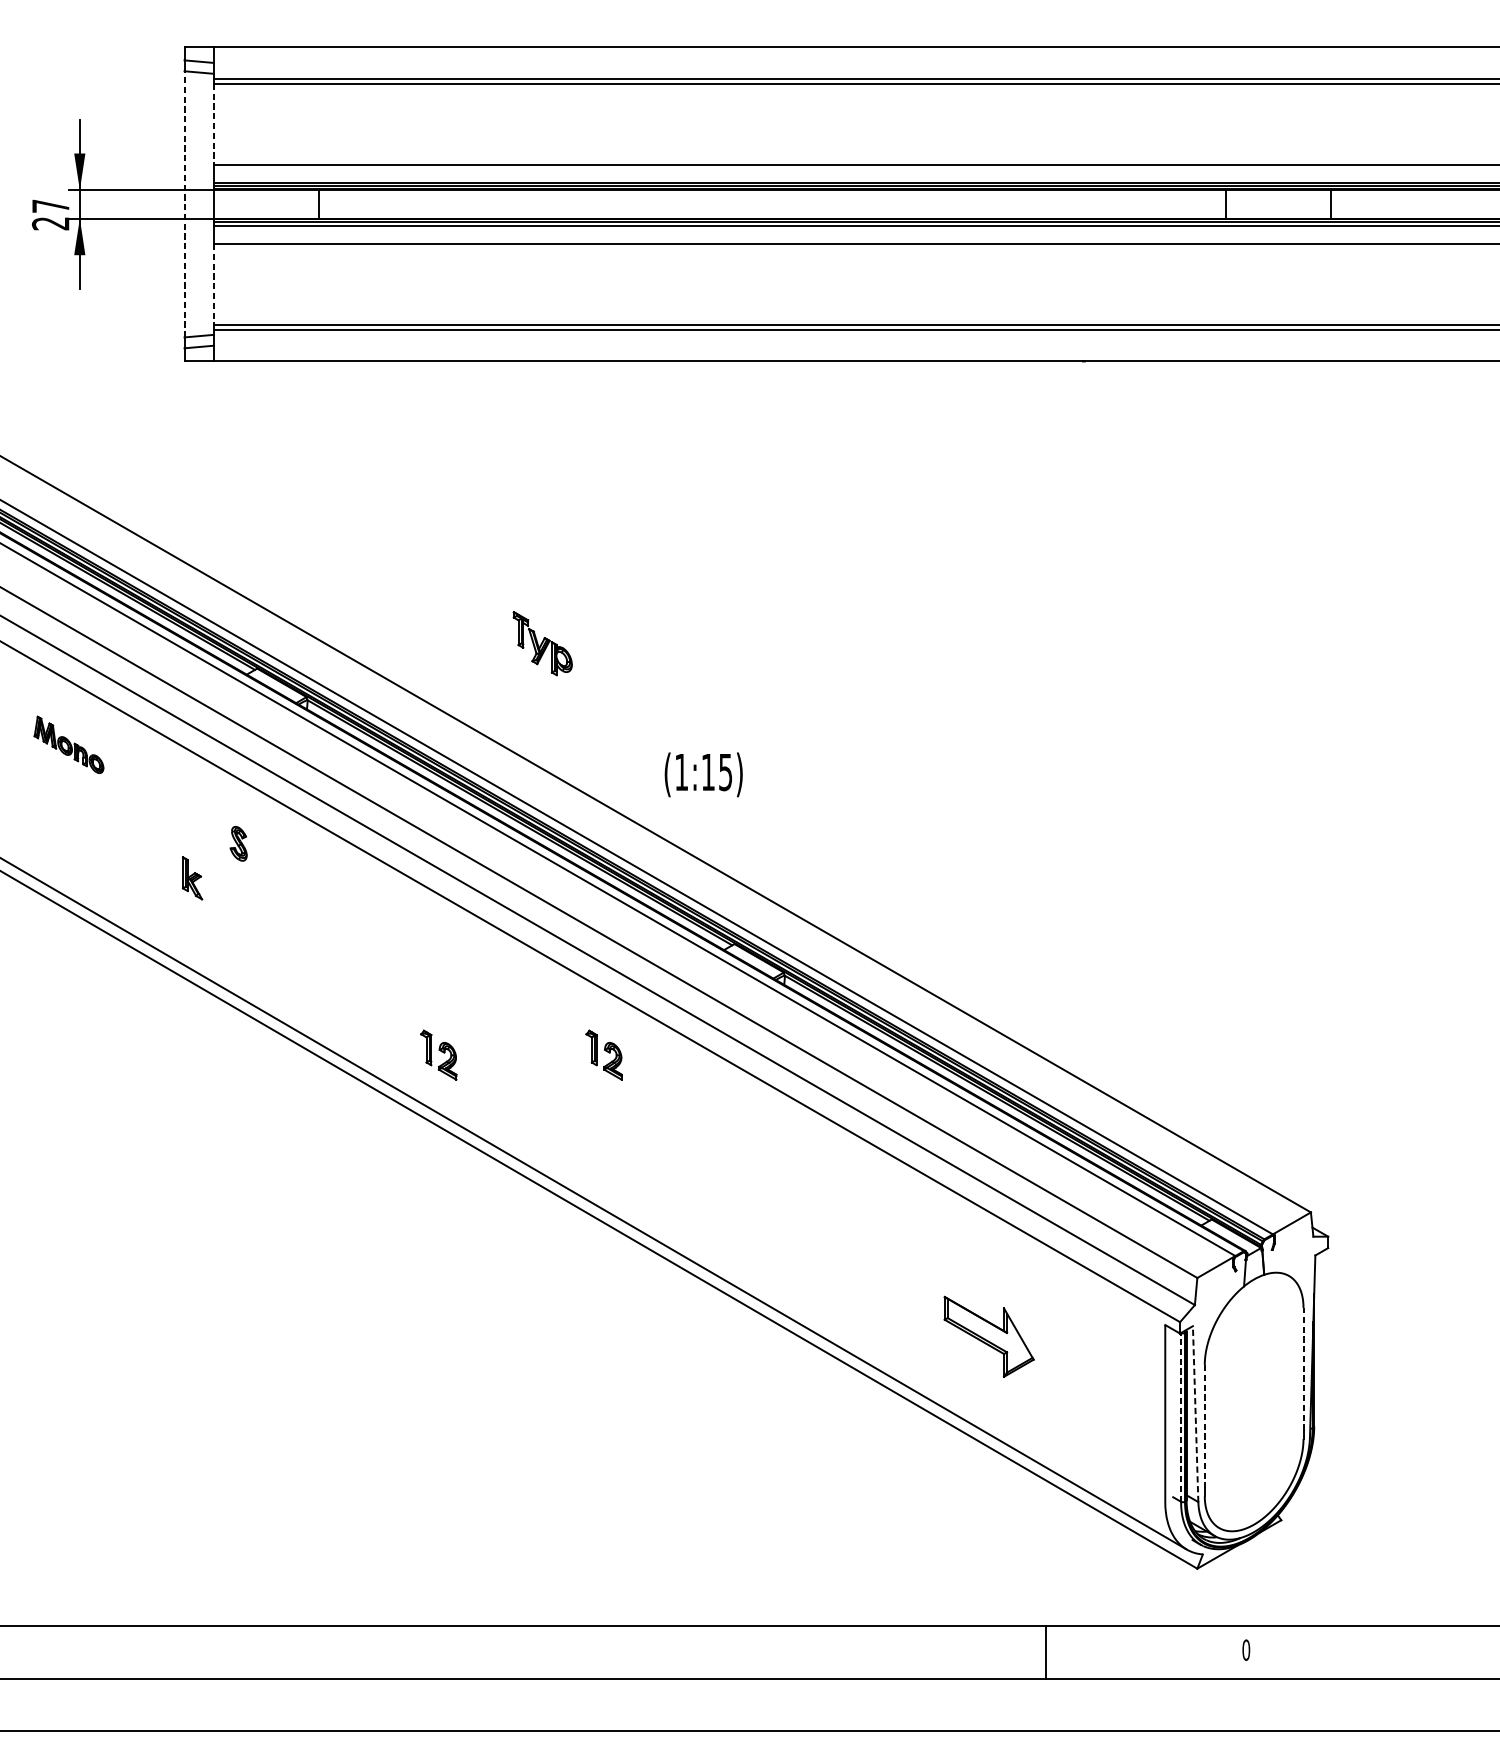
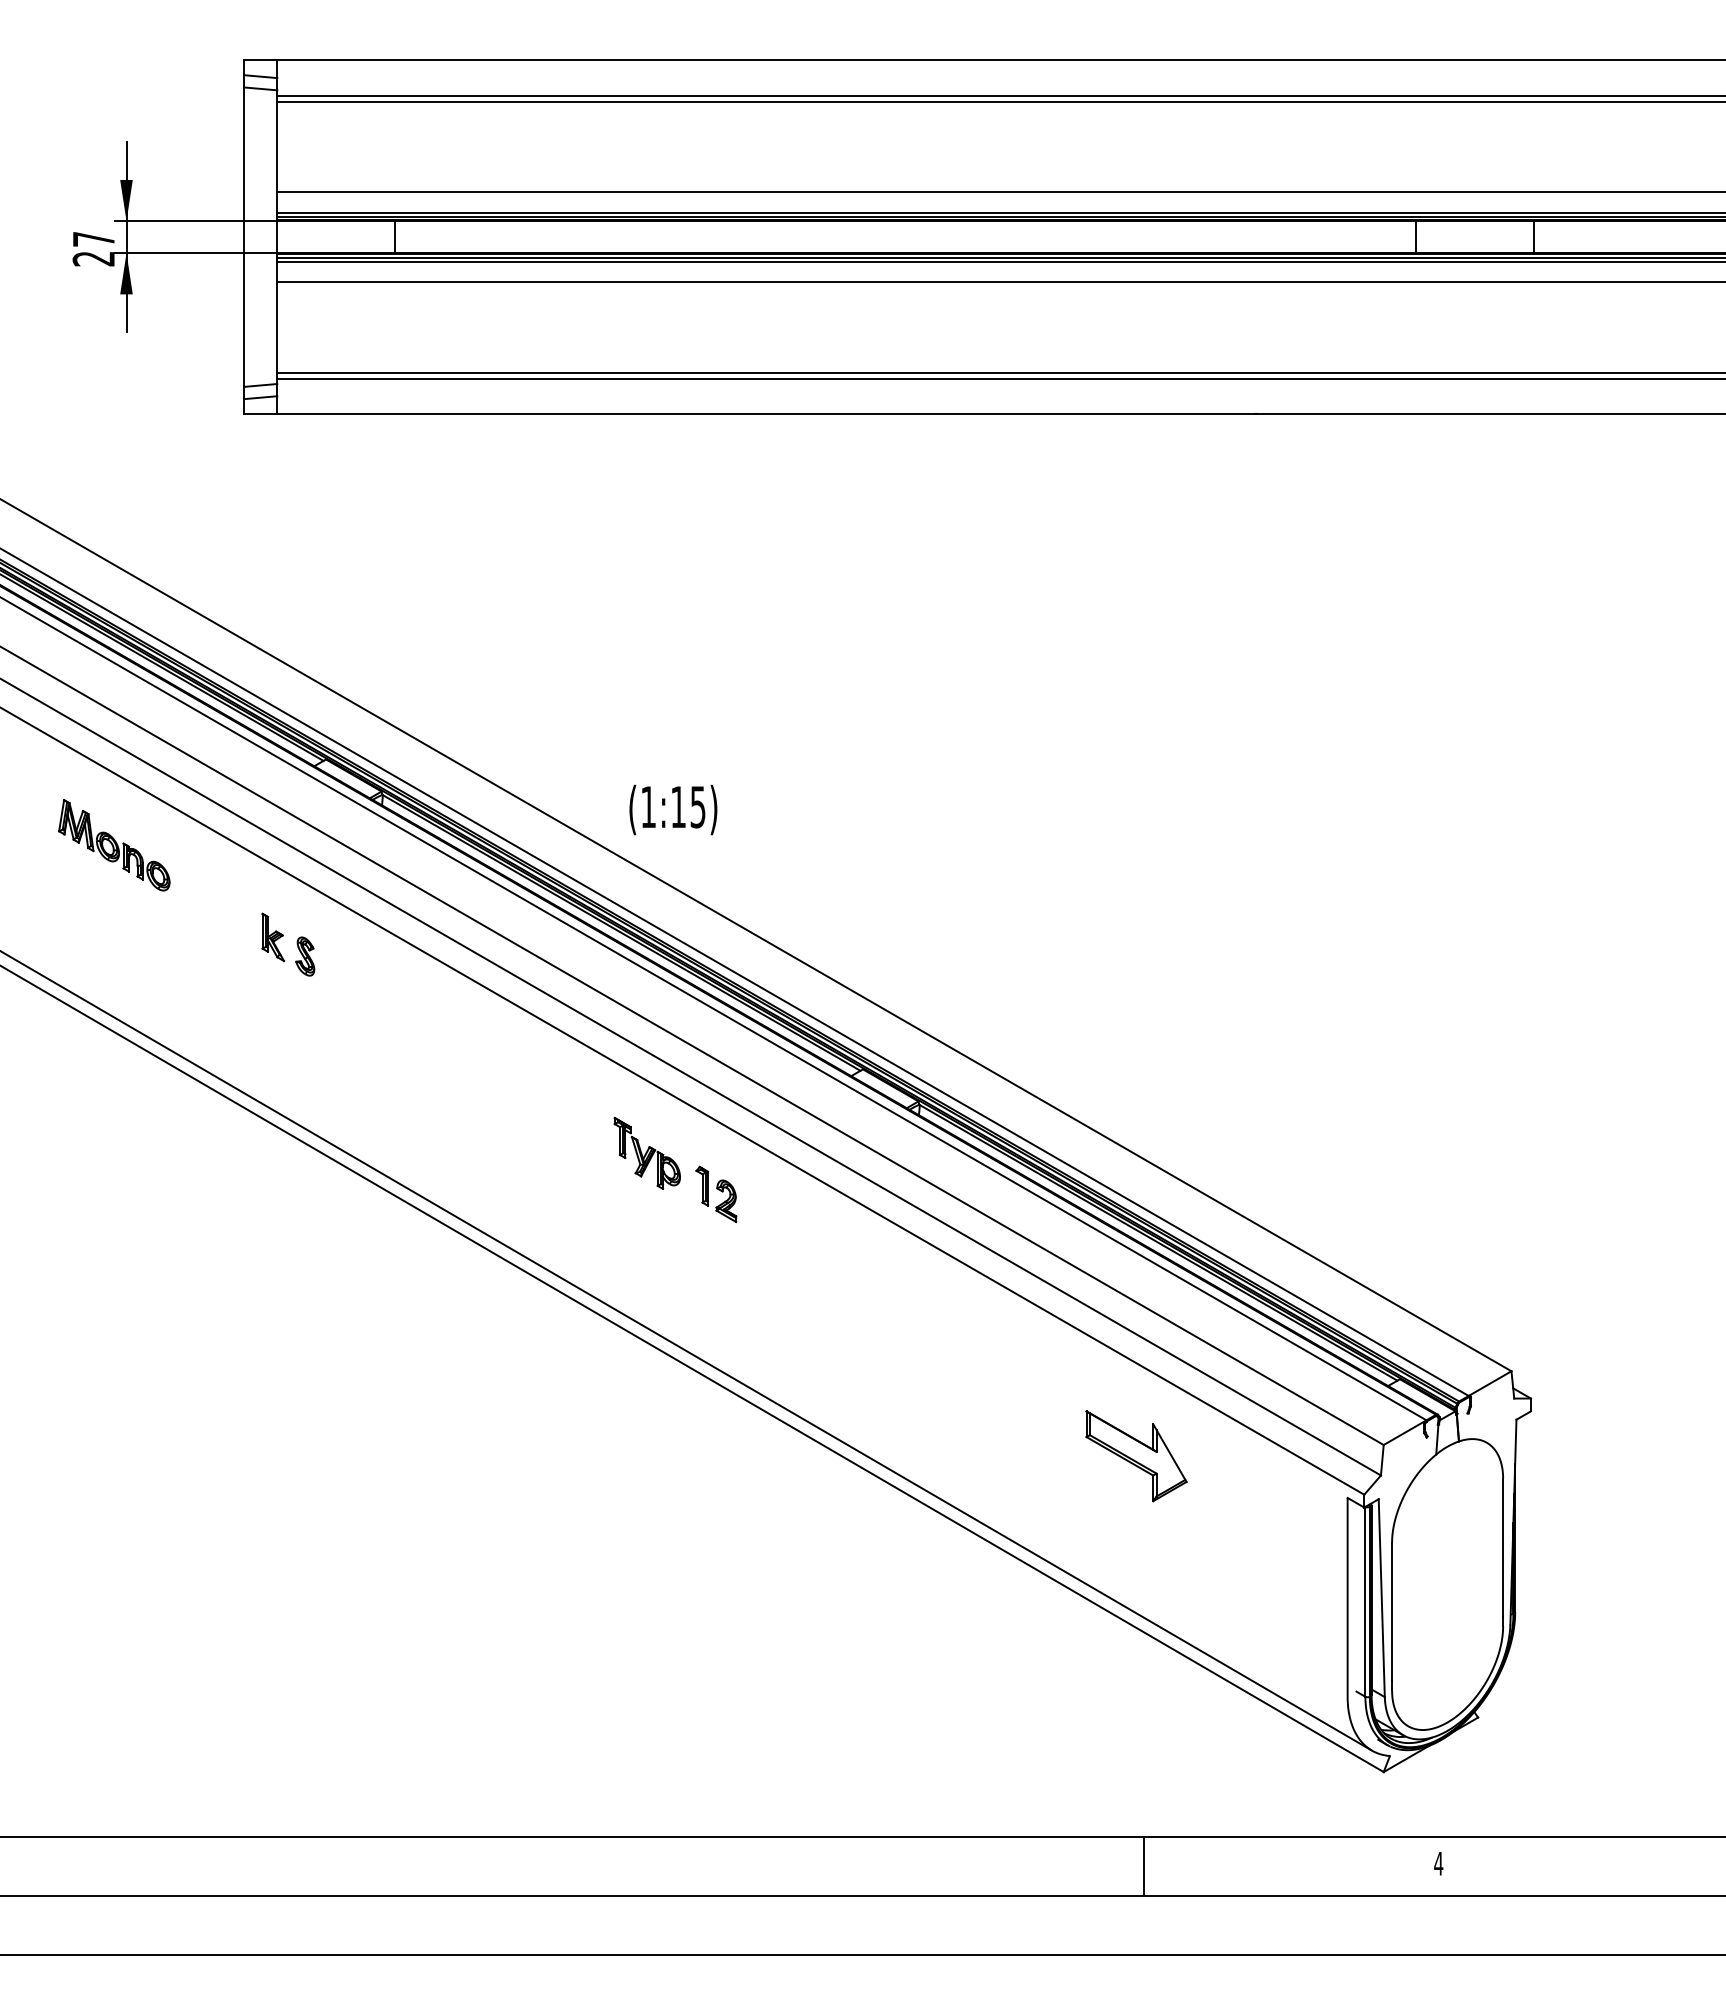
line: (214, 124) -> (277, 147), dashed -> solid
line: (184, 204) -> (244, 237), dashed -> solid
line: (214, 284) -> (277, 327), dashed -> solid
part: (542, 642) -> (646, 1152), moved
part: (69, 745) -> (114, 845), size x1.43
text: (703, 774) -> (673, 809), moved
part: (192, 878) -> (273, 937), moved
part: (438, 1054) -> (530, 1193), removed
part: (989, 1337) -> (1136, 1456), moved
line: (1303, 1369) -> (1503, 1547), dashed -> solid
line: (1195, 1414) -> (1381, 1598), dashed -> solid
line: (1181, 1417) -> (1365, 1601), dashed -> solid
line: (1205, 1425) -> (1392, 1611), dashed -> solid
text: (1246, 1649) -> (1438, 1863), 0 -> 4
line: (1046, 1651) -> (1143, 1865), moved

